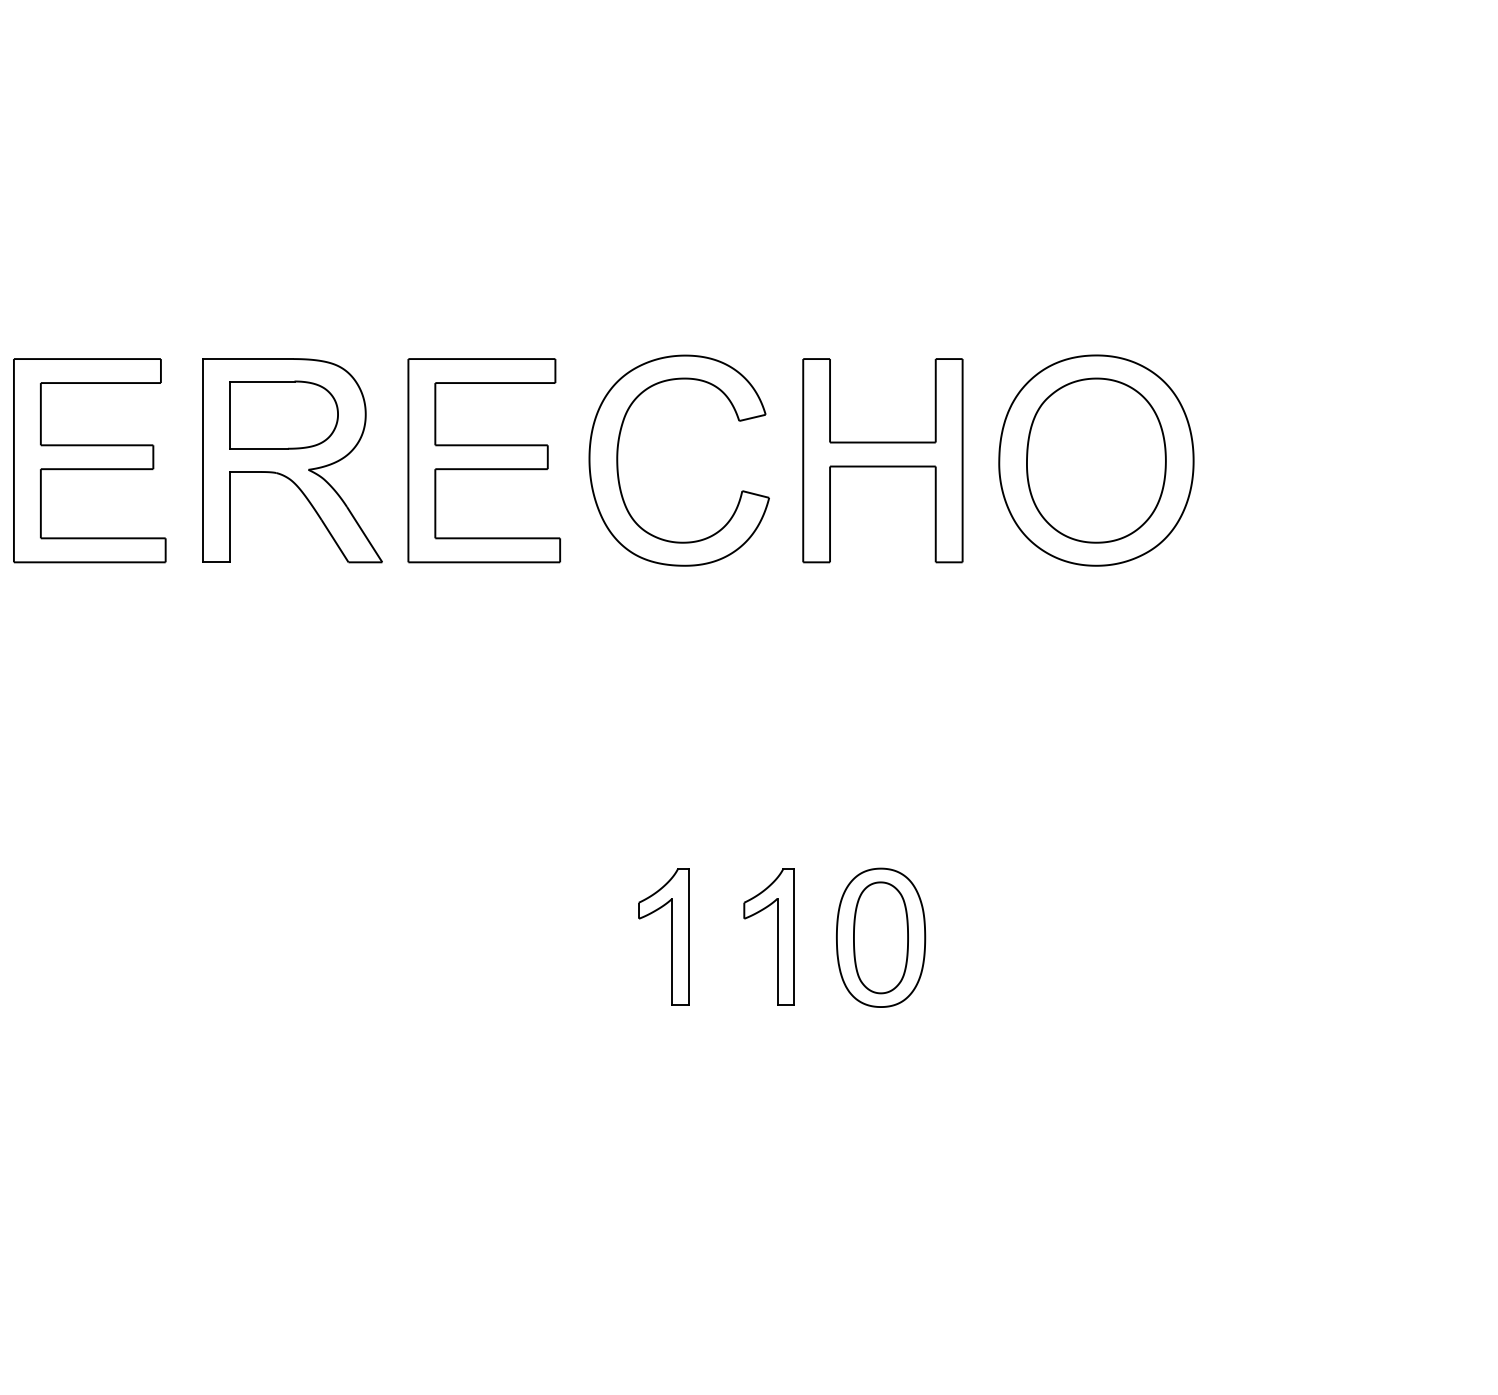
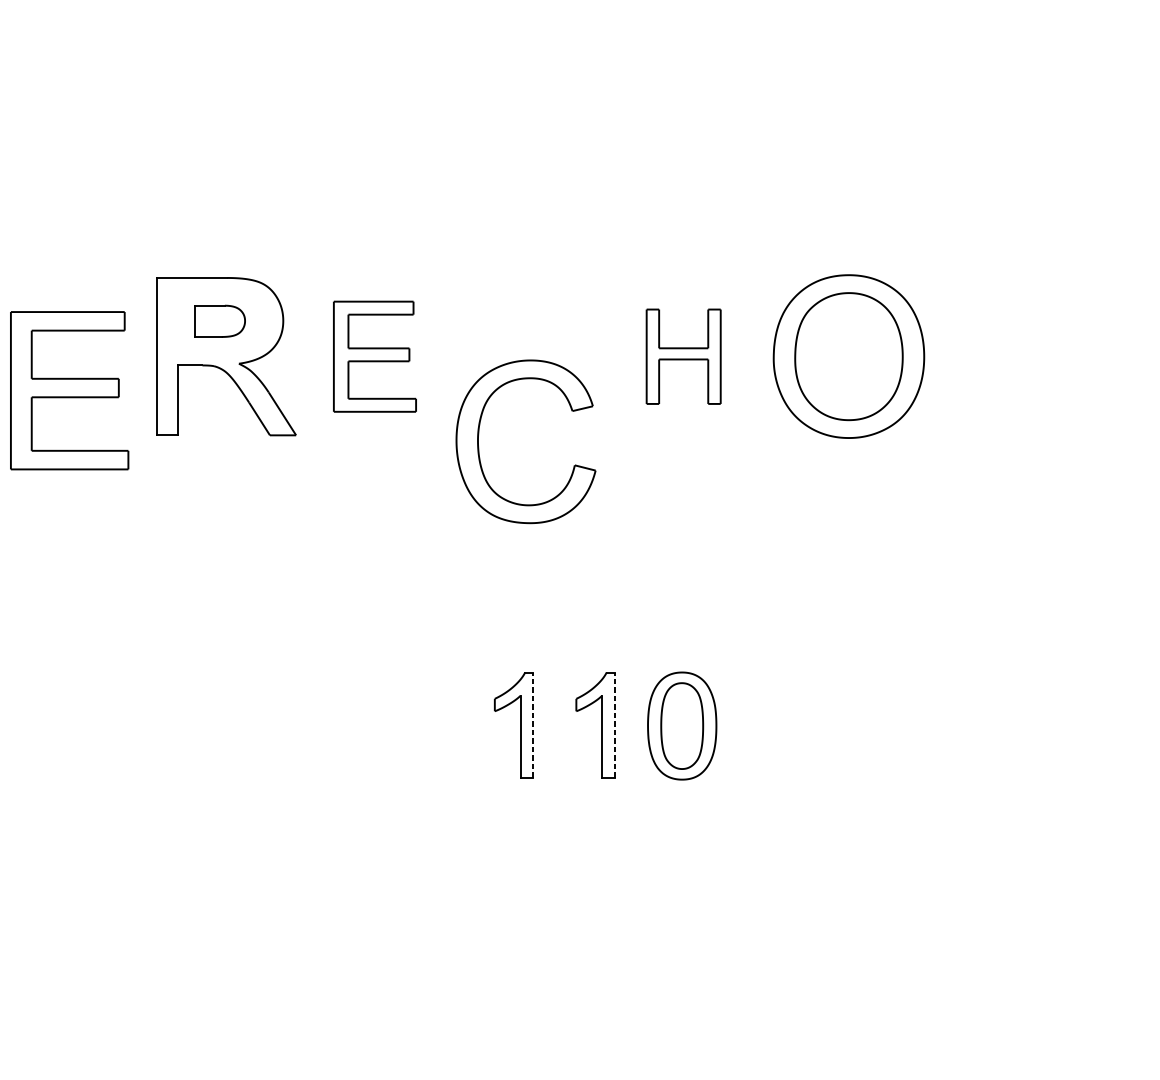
part: (283, 414) -> (219, 320), size x0.6
part: (89, 460) -> (69, 390), moved
part: (483, 460) -> (374, 356), size x0.7
part: (618, 460) -> (478, 441), moved
part: (882, 460) -> (683, 356), size x0.6
line: (688, 936) -> (533, 725), solid -> dashed
line: (794, 936) -> (615, 725), solid -> dashed

